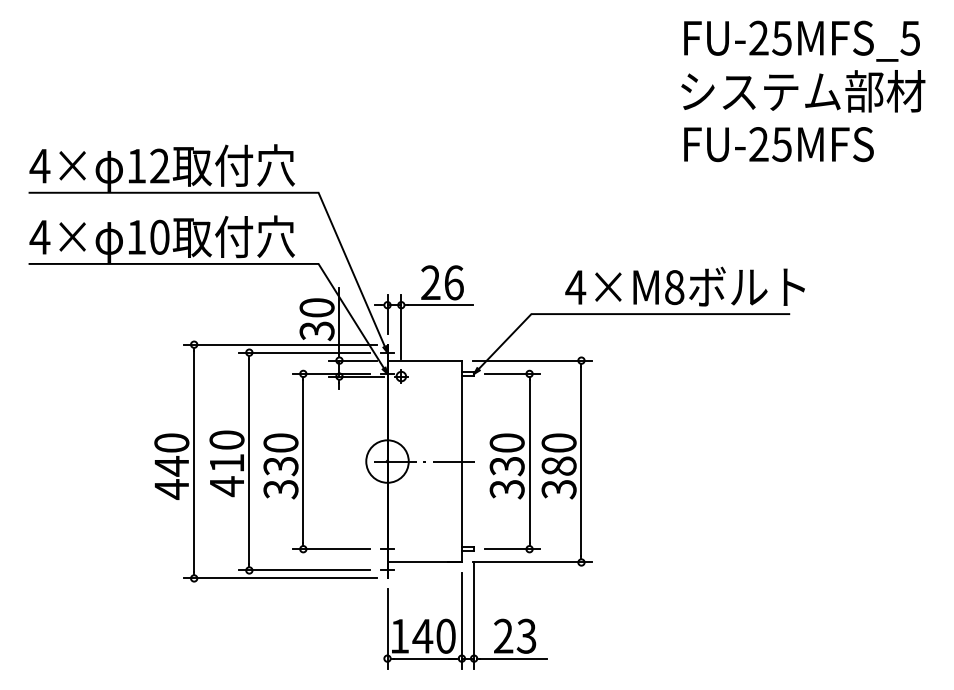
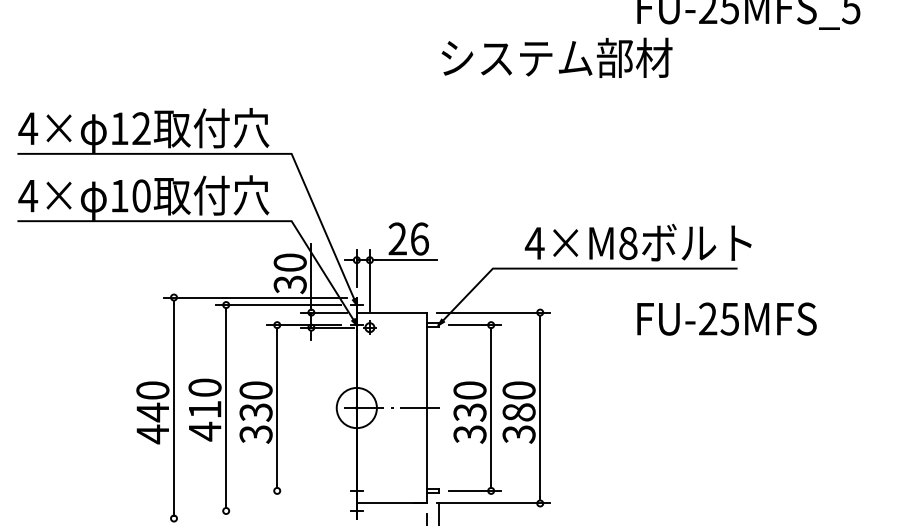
text: (803, 91) -> (557, 58), moved
text: (778, 144) -> (726, 319), moved
line: (331, 549) -> (303, 491), removed
line: (304, 570) -> (278, 511), removed
line: (279, 578) -> (254, 518), removed

